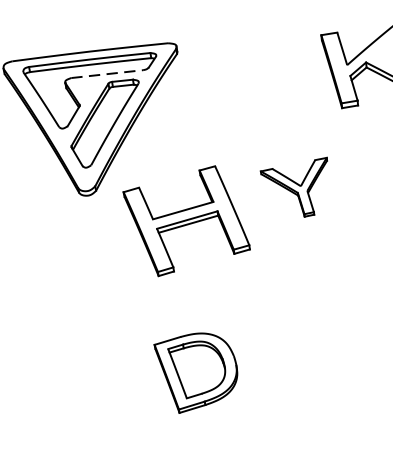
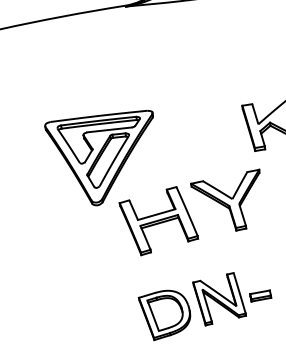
line: (108, 73) -> (110, 129), dashed -> solid
part: (294, 186) -> (225, 199), size x1.67
part: (305, 347) -> (232, 299), added

